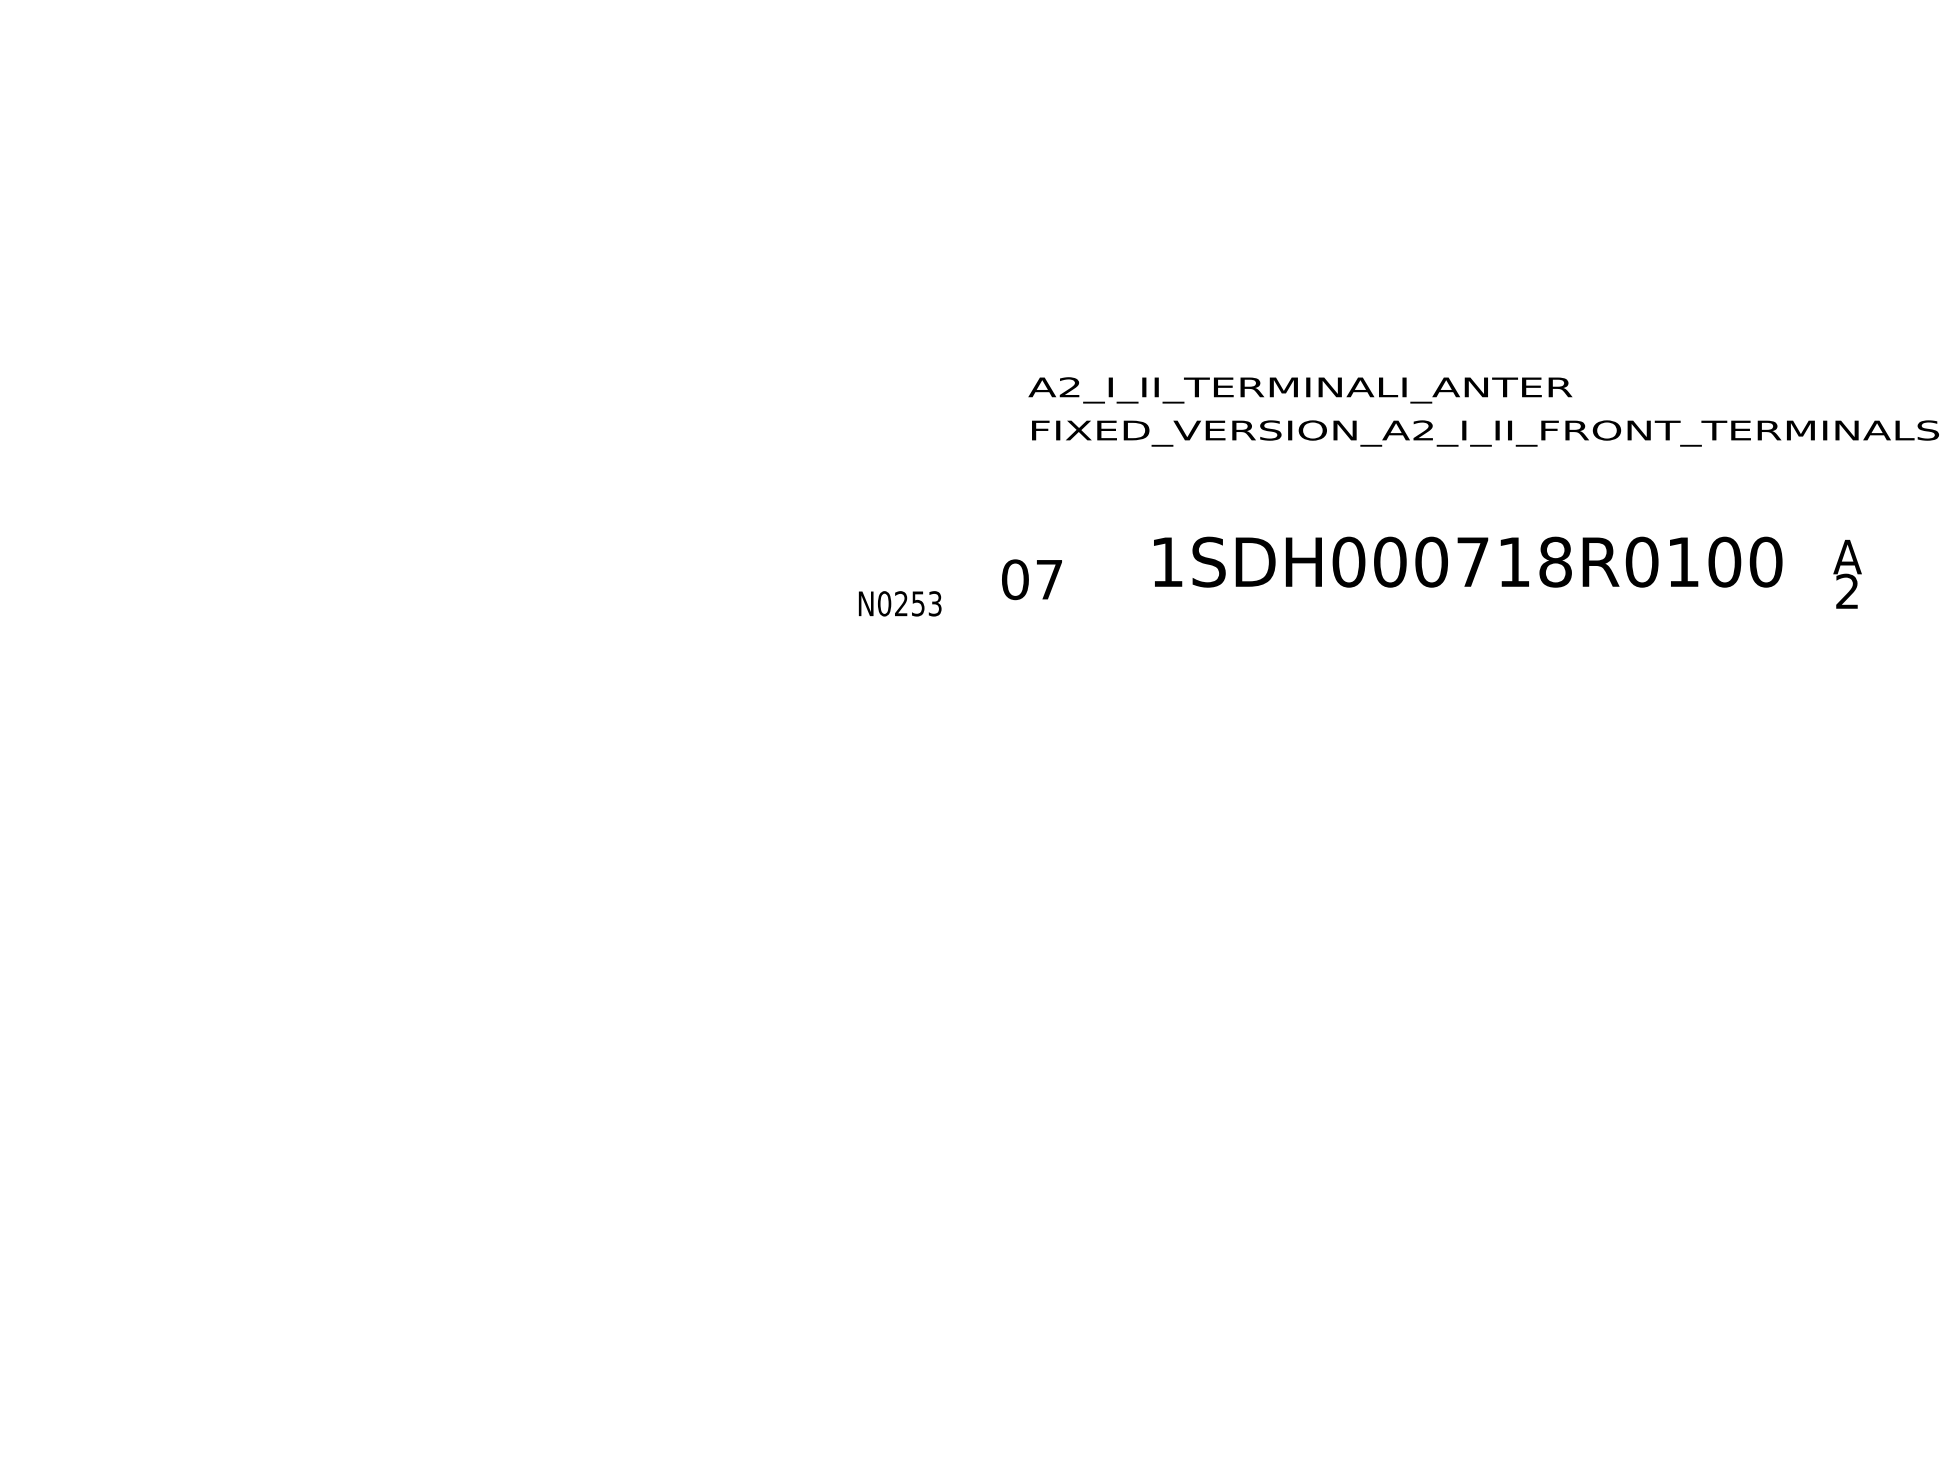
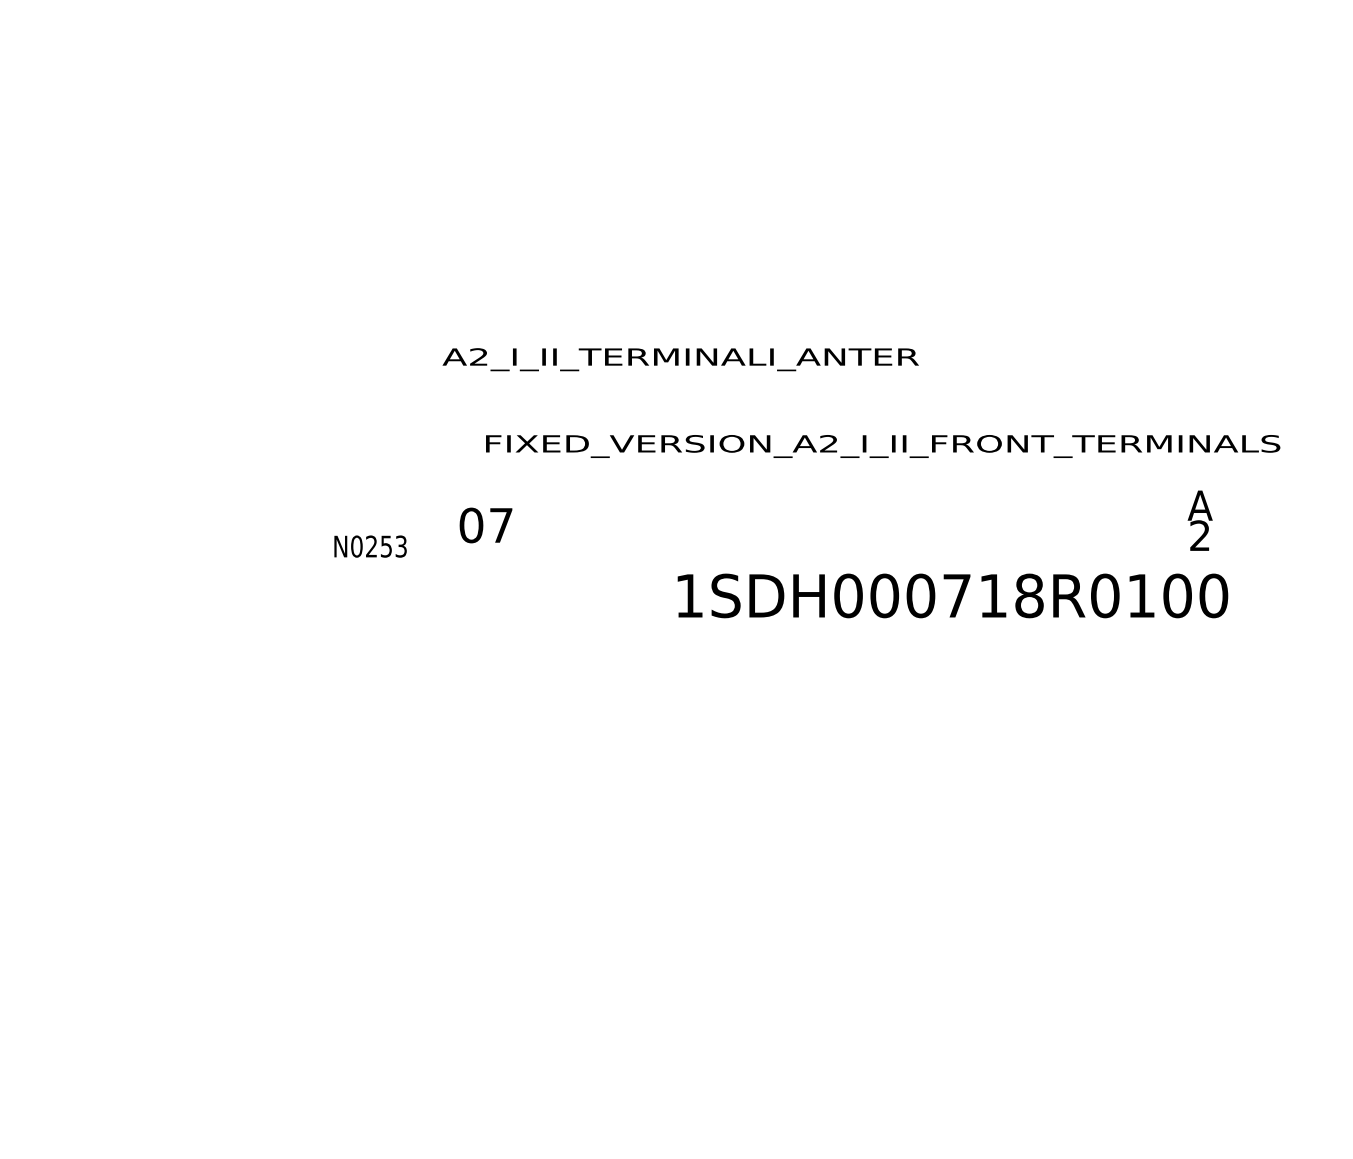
text: (1300, 390) -> (680, 359), moved
text: (1485, 433) -> (883, 446), moved
text: (1468, 561) -> (953, 595), moved

